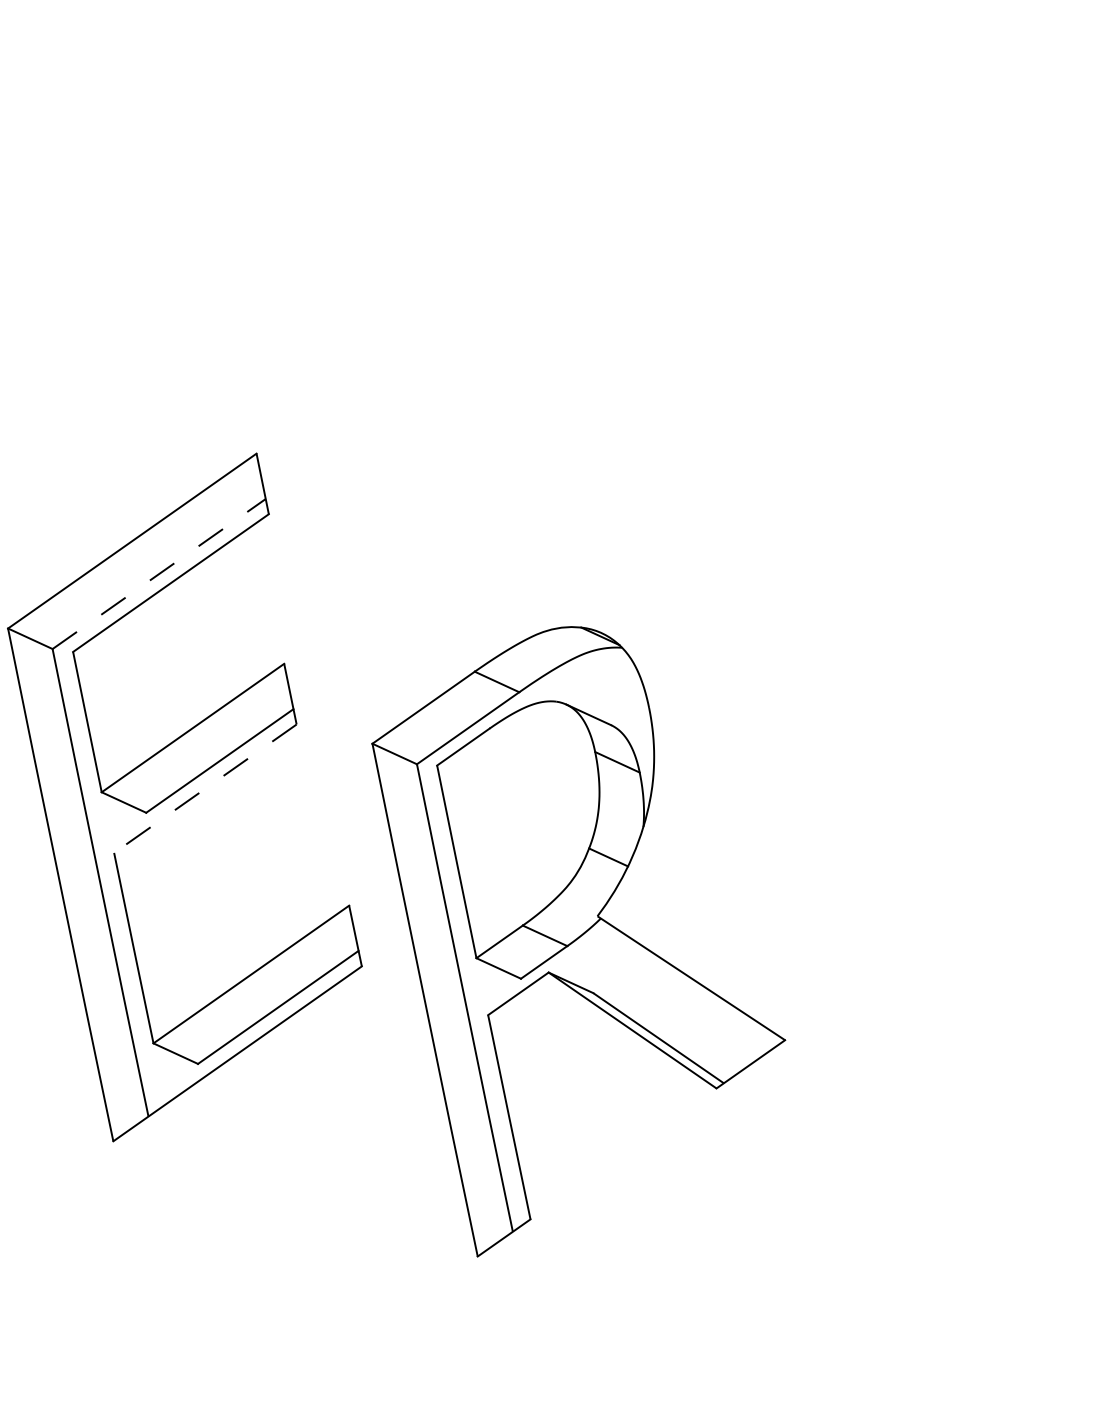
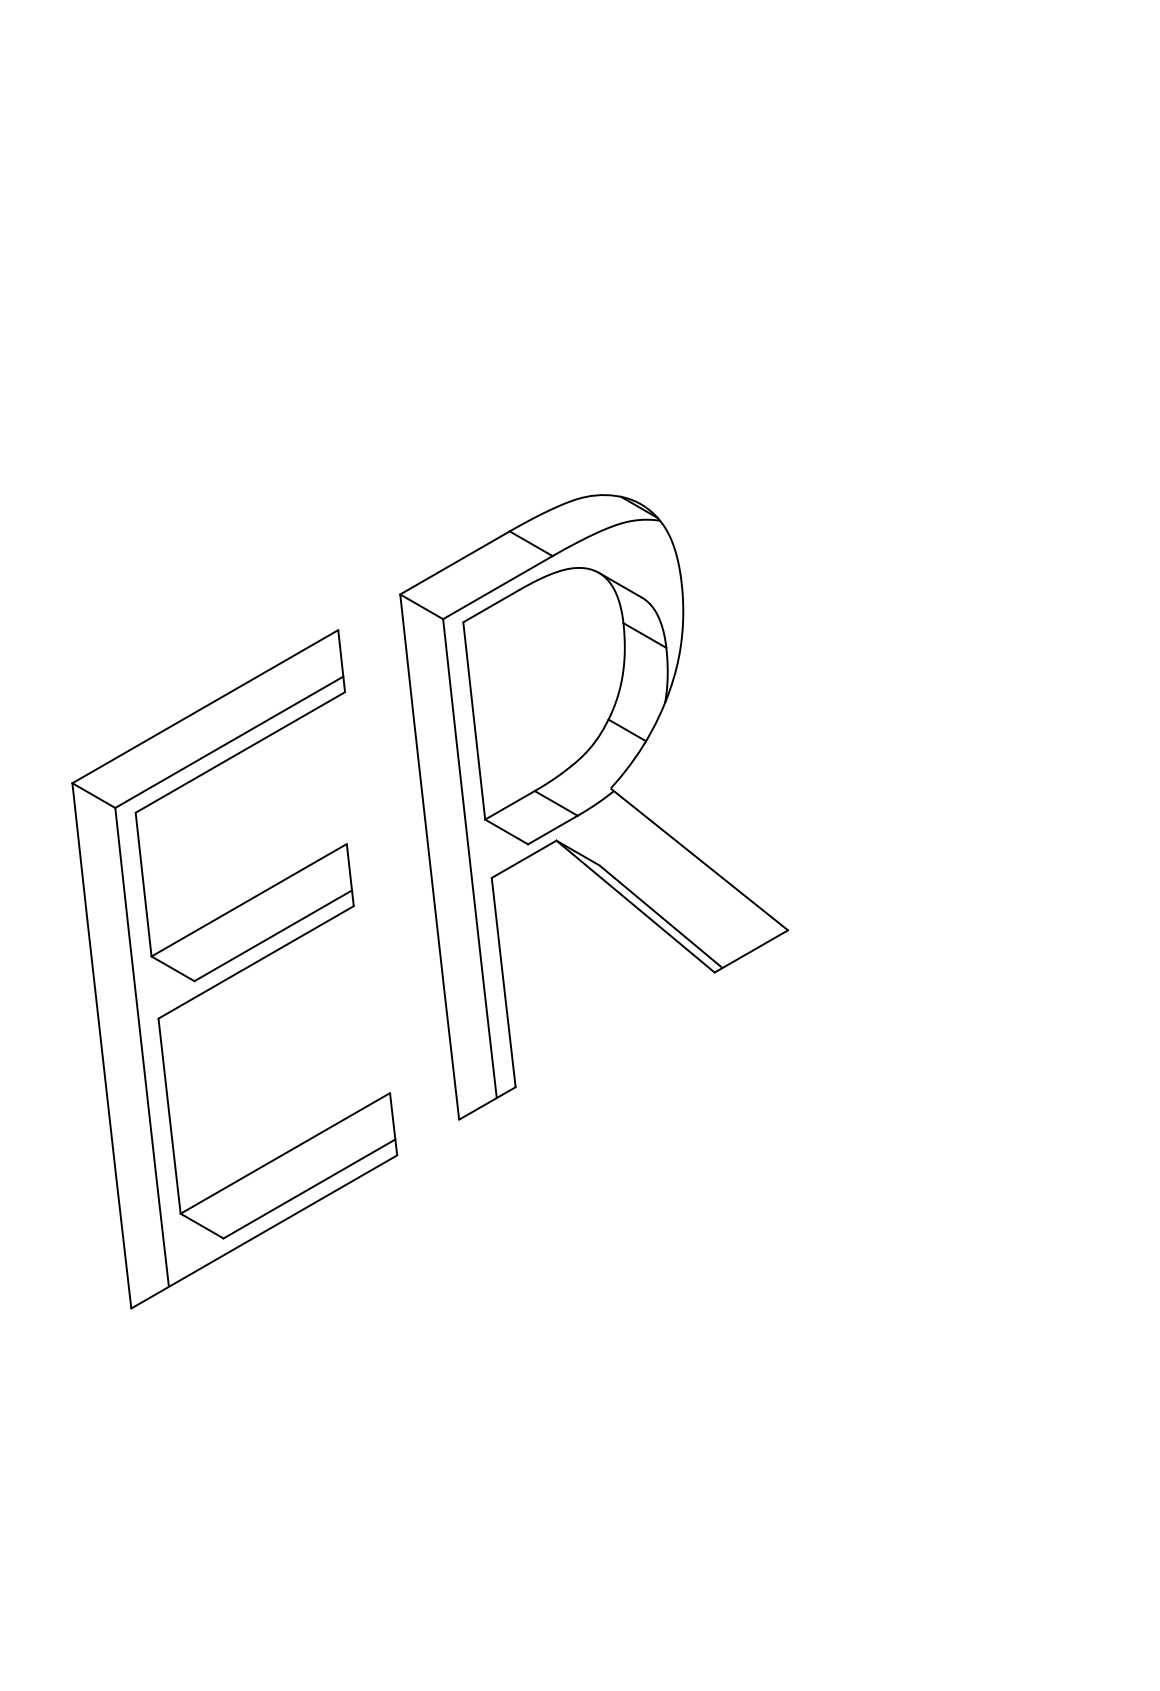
line: (159, 574) -> (229, 742), dashed -> solid
line: (205, 788) -> (256, 962), dashed -> solid
part: (583, 936) -> (594, 807), moved

